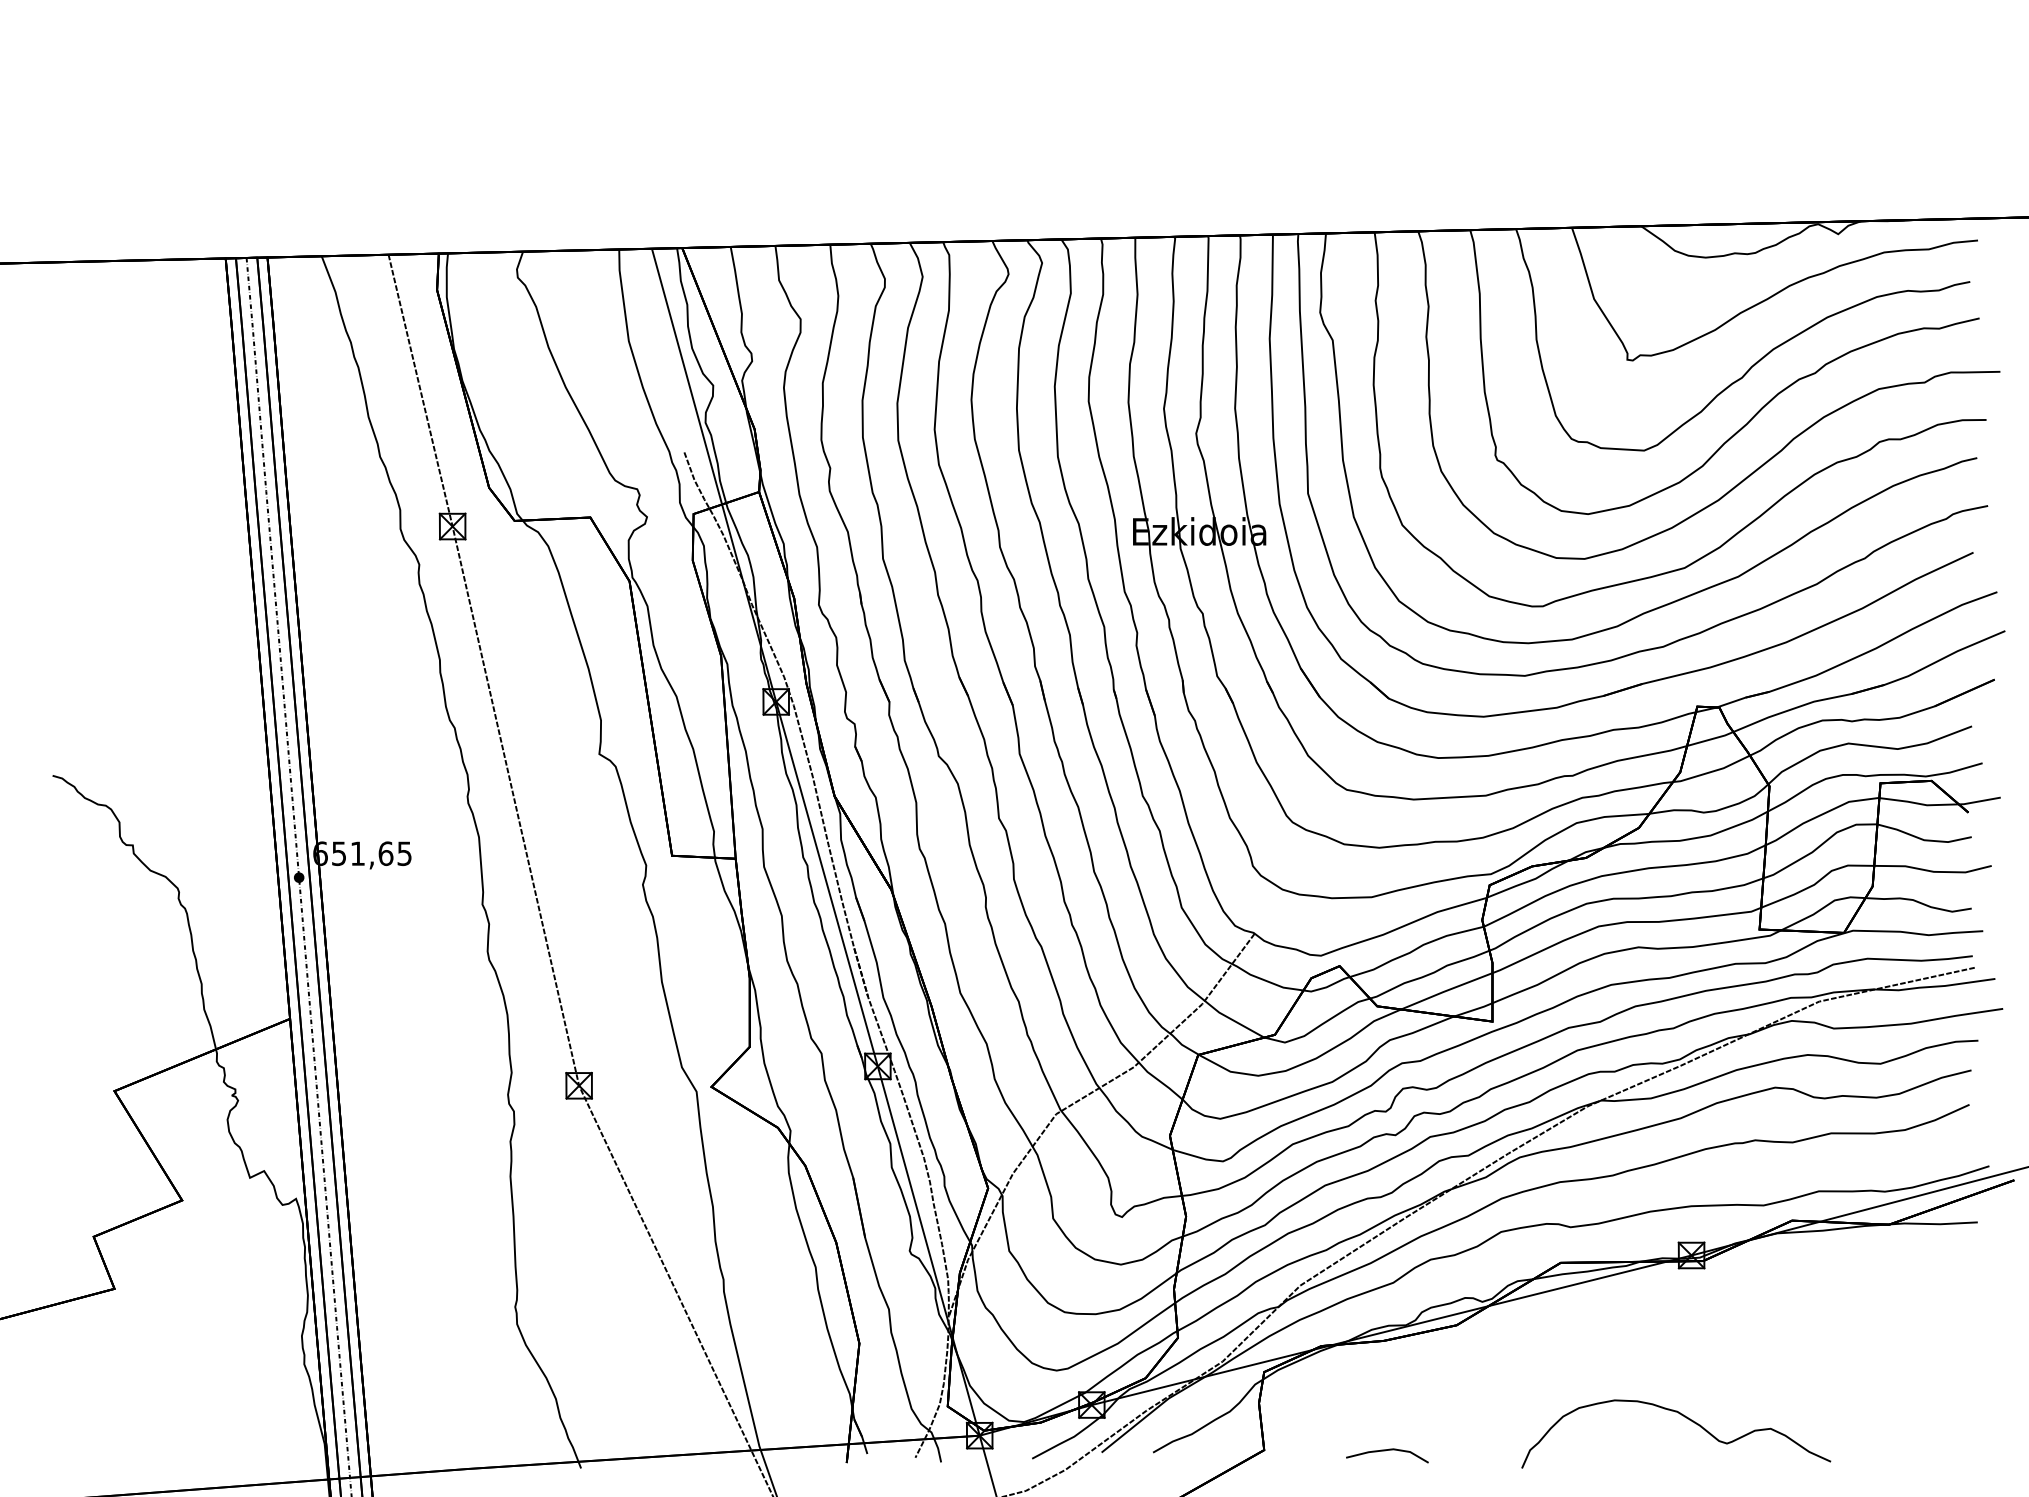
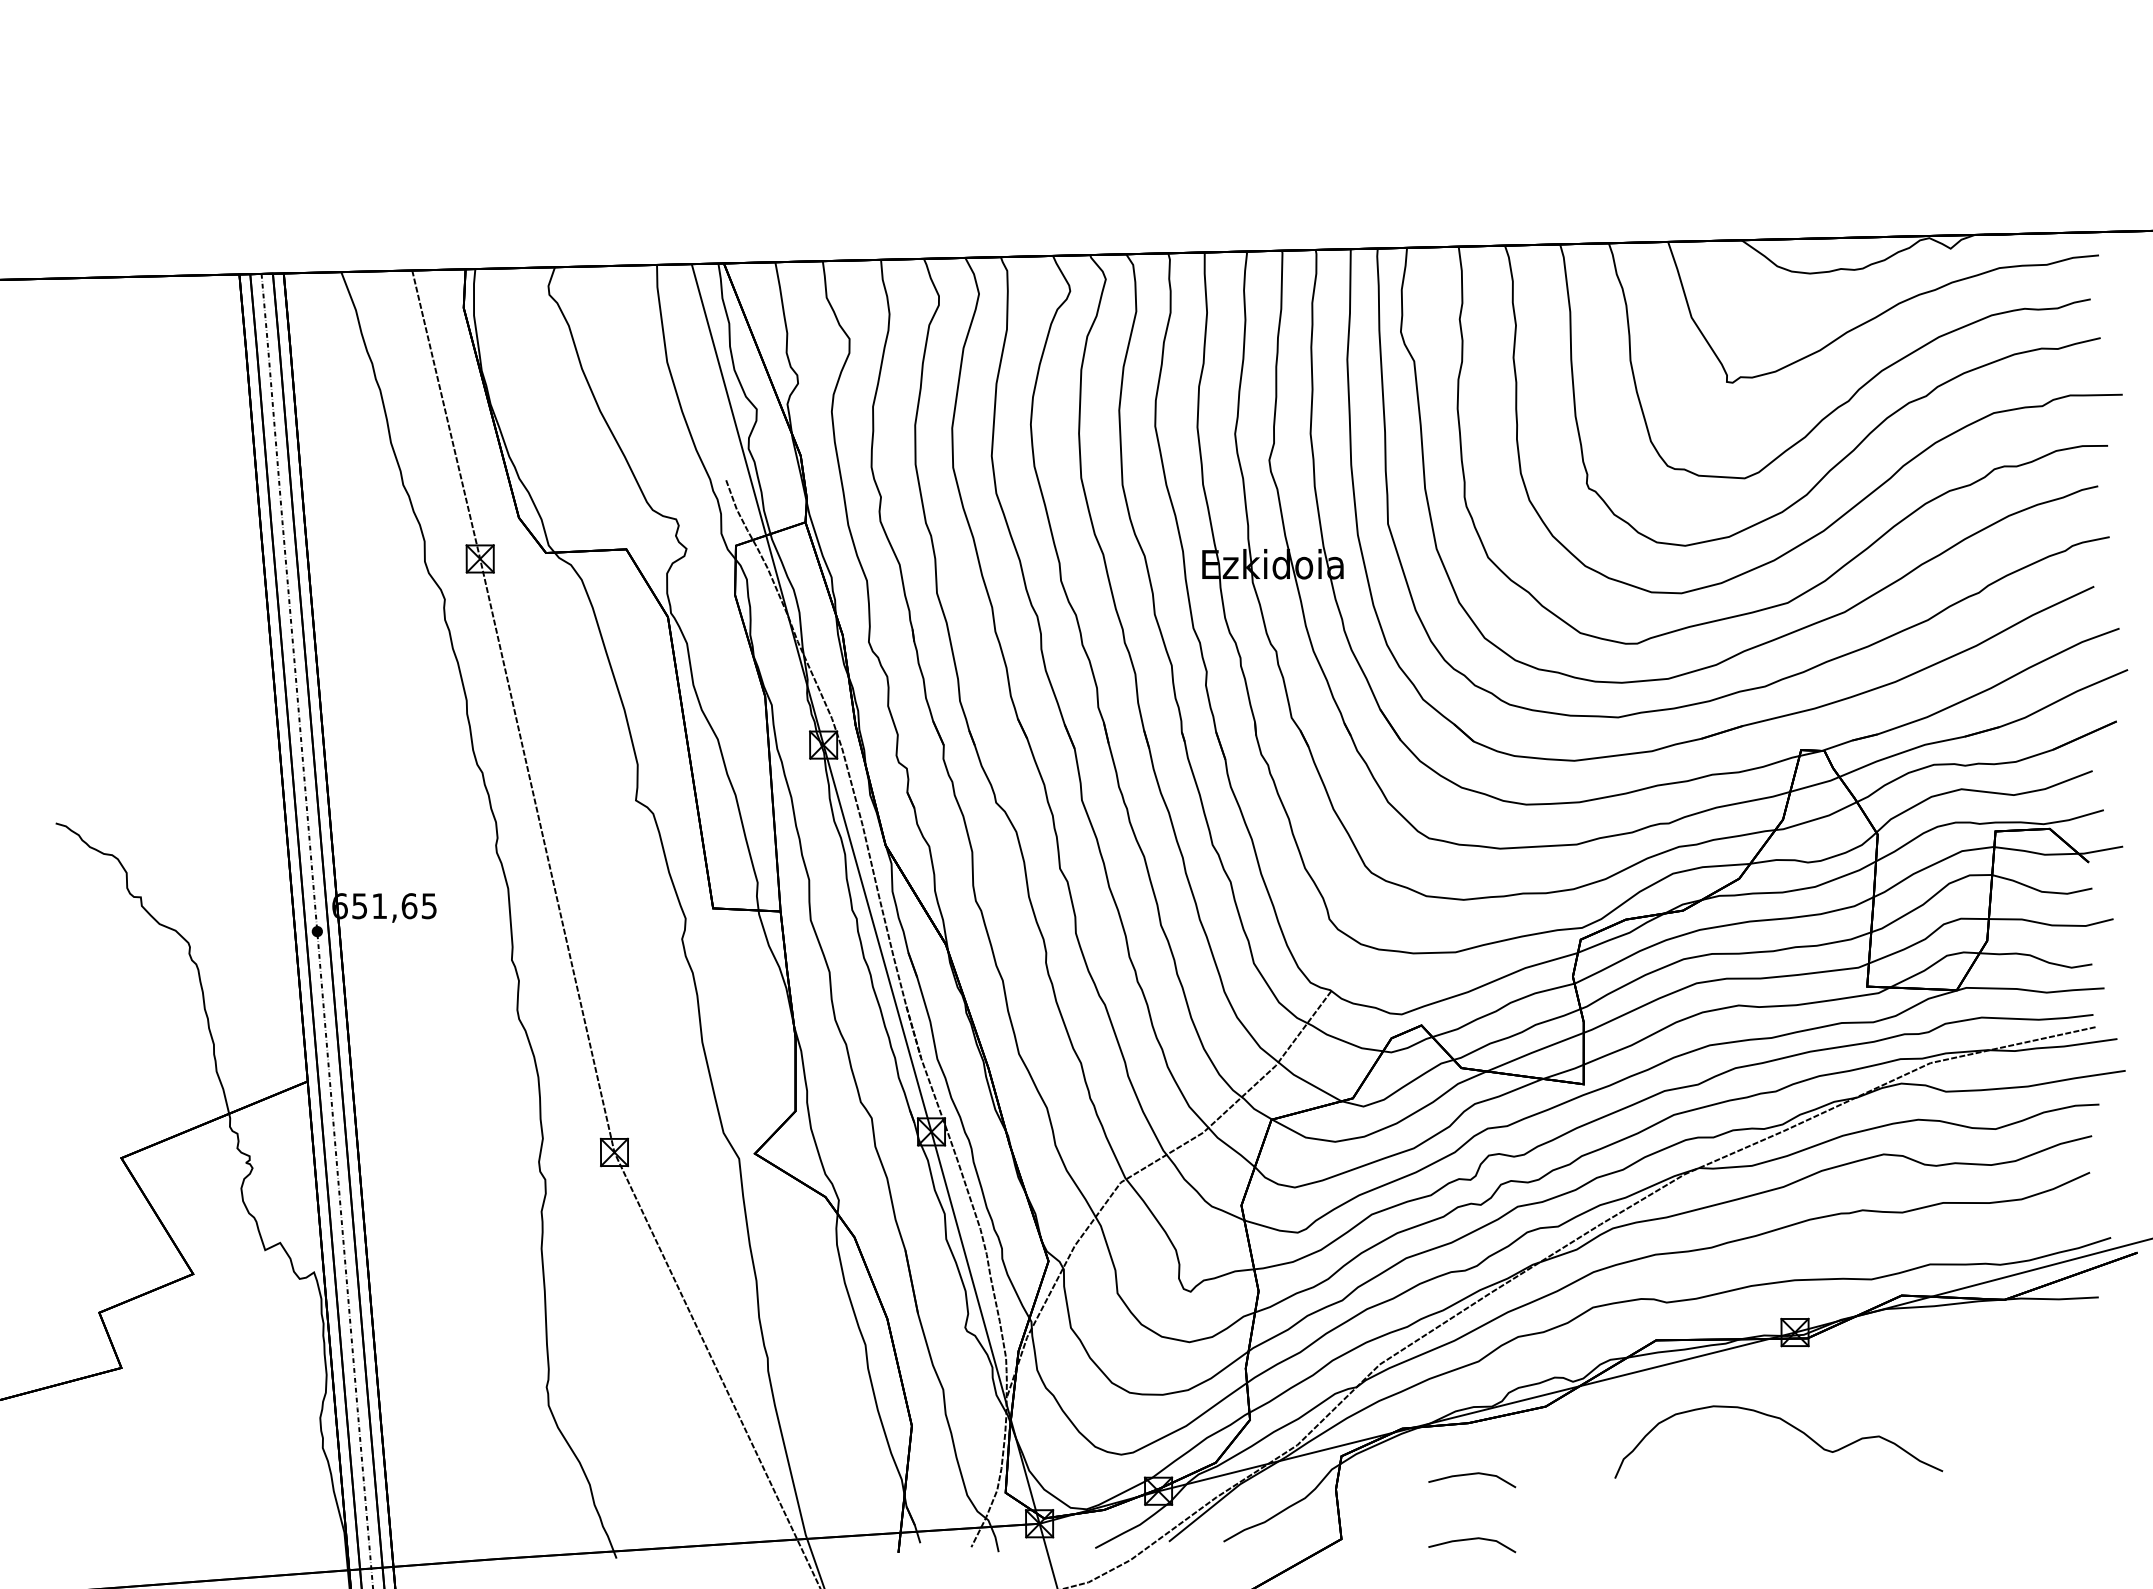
line: (1385, 1390) -> (1470, 1475), added
curve: (1684, 1417) -> (1787, 1424), moved

